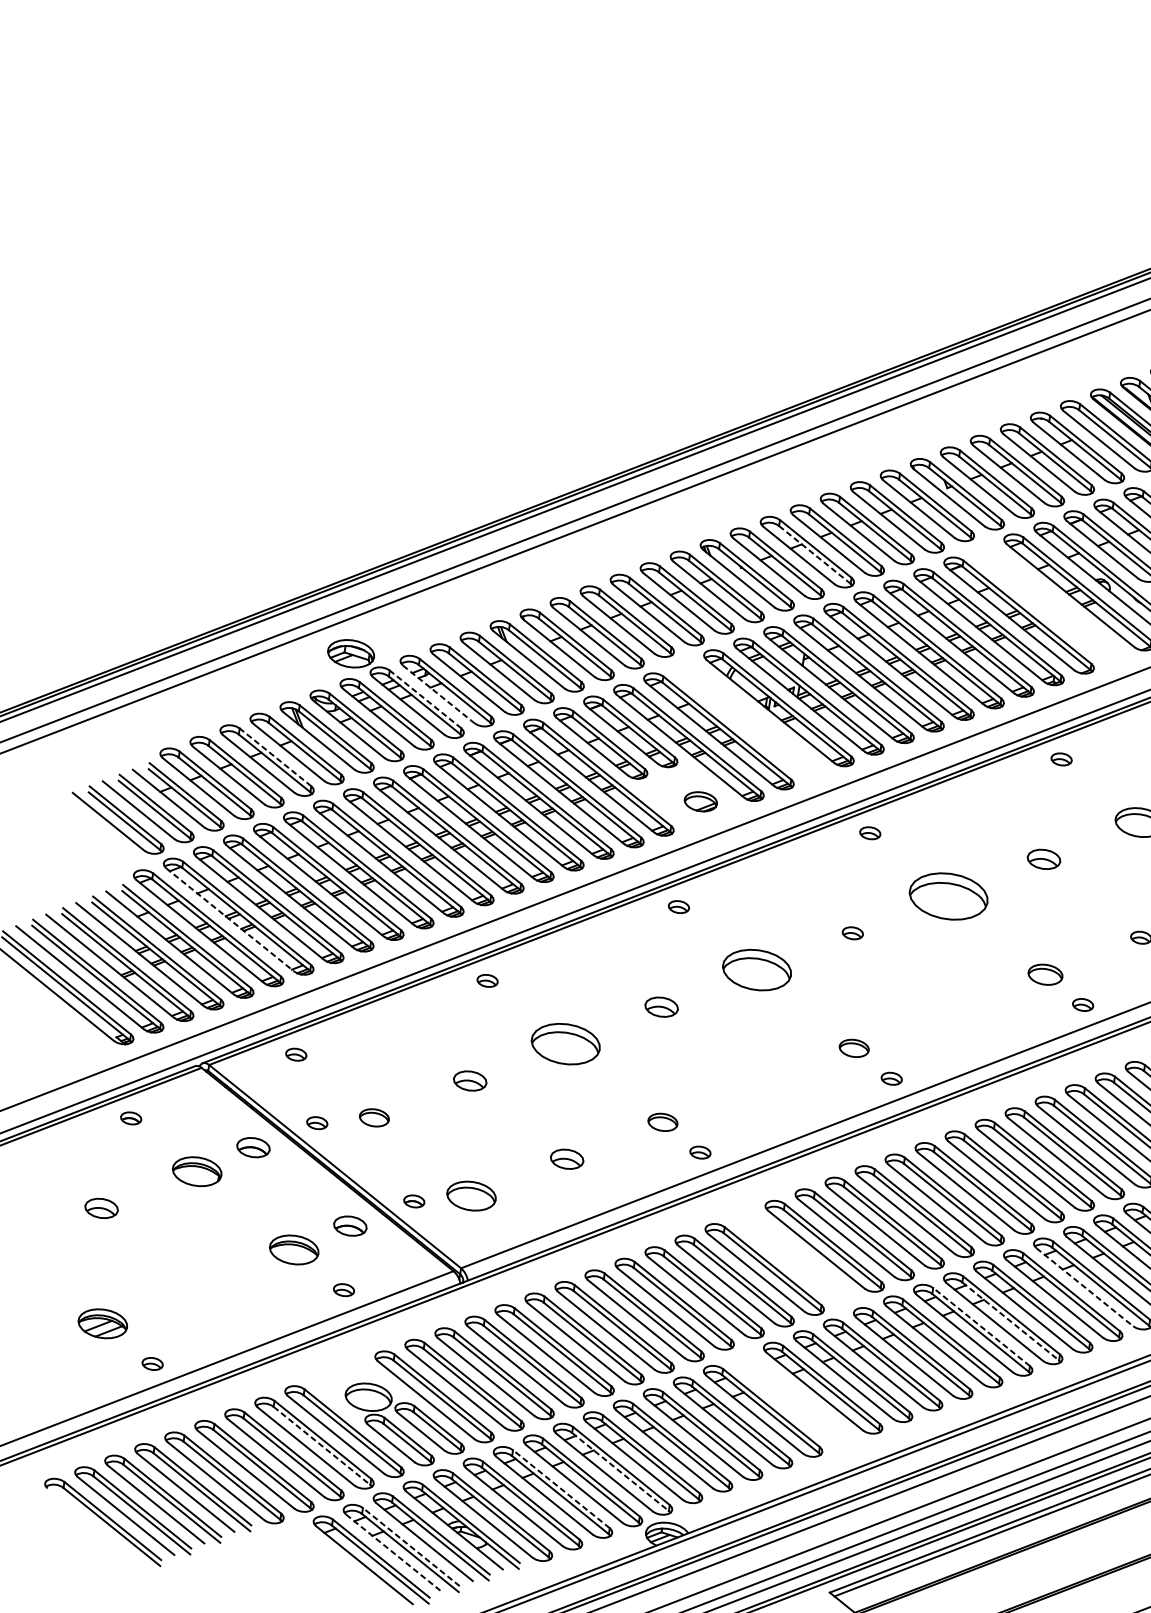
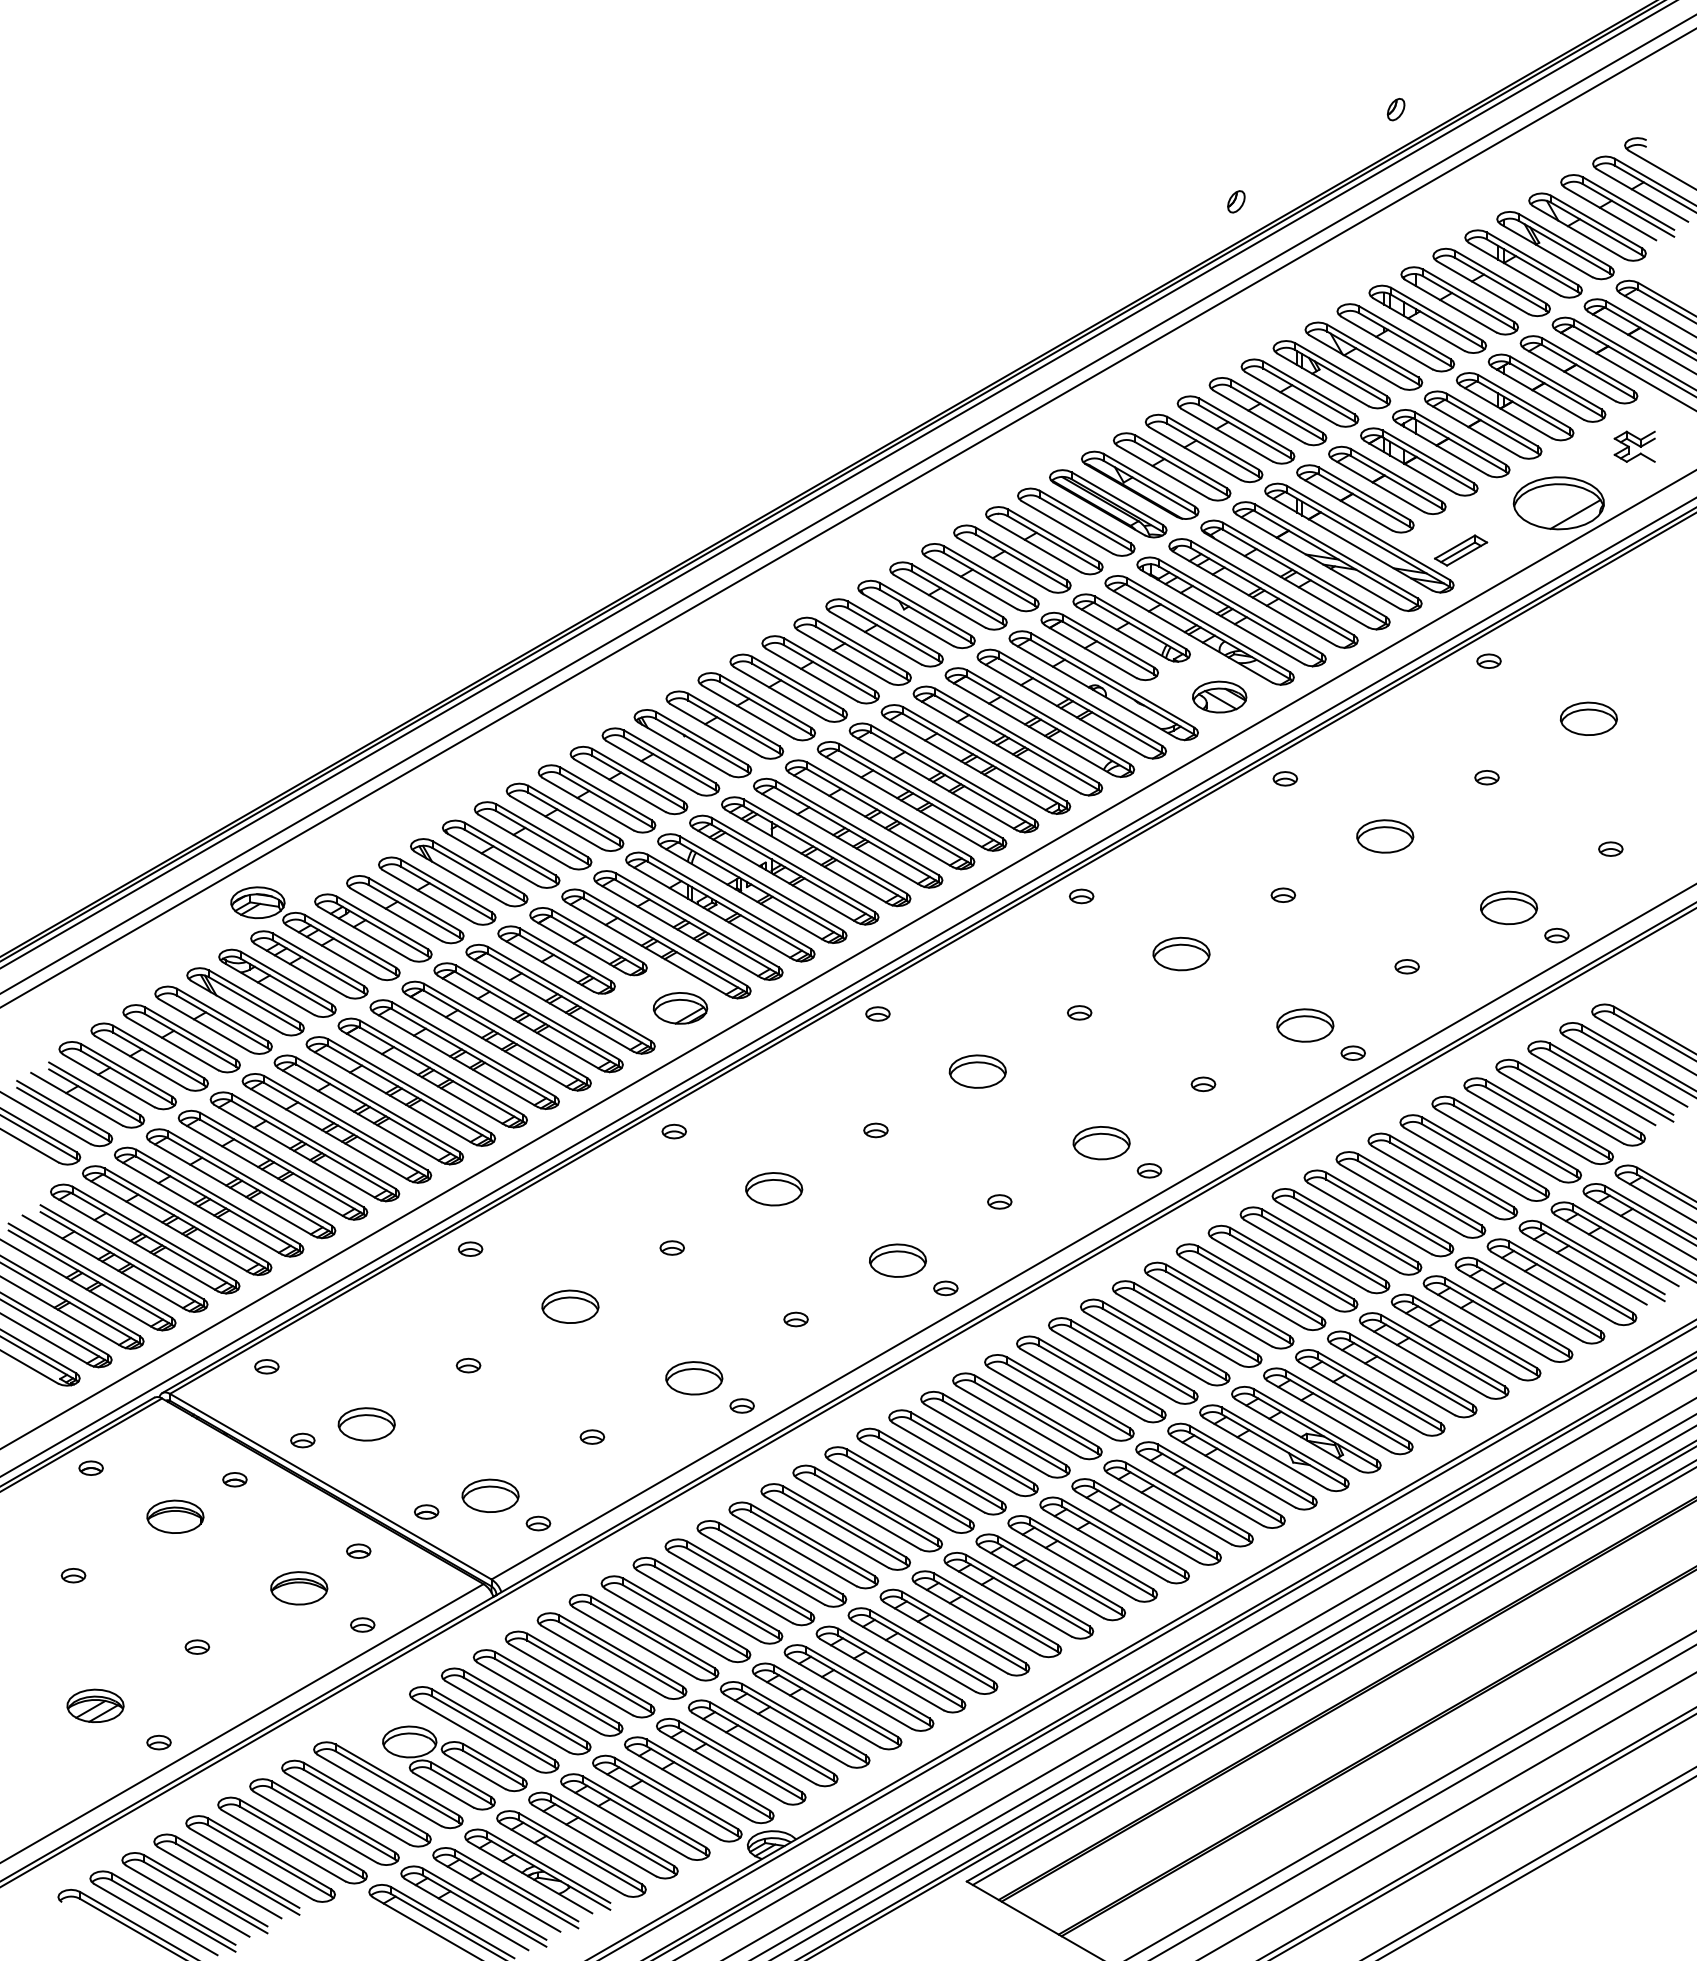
line: (814, 554) -> (765, 708), dashed -> solid
part: (1048, 603) -> (1039, 722), added
line: (438, 694) -> (364, 933), dashed -> solid
line: (425, 699) -> (350, 941), dashed -> solid
part: (749, 719) -> (720, 906), added
line: (275, 757) -> (190, 1033), dashed -> solid
part: (700, 801) -> (680, 1008), size x1.43
part: (1044, 859) -> (1079, 1012), size x0.62
part: (948, 896) -> (977, 1071), size x0.62
line: (230, 920) -> (168, 1226), dashed -> solid
part: (757, 970) -> (774, 1189), size x0.71
part: (1045, 974) -> (1101, 1143), size x1.43
part: (660, 1006) -> (671, 1247), size x0.62
part: (949, 1011) -> (999, 1201), added
part: (565, 1043) -> (570, 1306), size x0.71
part: (853, 1048) -> (897, 1260), size x1.67
part: (470, 1080) -> (468, 1365), size x0.62
part: (758, 1085) -> (795, 1319), added
part: (374, 1117) -> (366, 1424), size x1.67
part: (663, 1122) -> (694, 1378), size x1.67
part: (253, 1147) -> (234, 1479), size x0.62
part: (567, 1158) -> (592, 1436), size x0.62
part: (101, 1208) -> (73, 1575), size x0.62
part: (350, 1225) -> (358, 1550), size x0.62
part: (509, 1226) -> (538, 1523), added
part: (794, 1257) -> (867, 1508), added
part: (198, 1286) -> (197, 1646), added
line: (1084, 1287) -> (1201, 1490), dashed -> solid
line: (1011, 1321) -> (1124, 1542), dashed -> solid
line: (981, 1326) -> (1091, 1553), dashed -> solid
part: (792, 1399) -> (890, 1669), added
line: (322, 1445) -> (365, 1805), dashed -> solid
line: (620, 1472) -> (708, 1782), dashed -> solid
line: (560, 1488) -> (643, 1811), dashed -> solid
line: (411, 1546) -> (484, 1903), dashed -> solid
line: (395, 1553) -> (467, 1914), dashed -> solid

